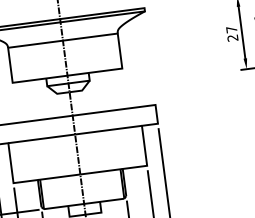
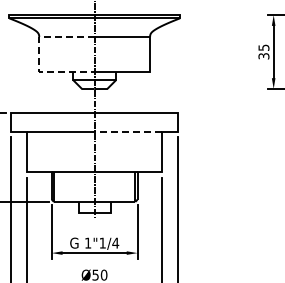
text: (231, 33) -> (263, 51), 27 -> 35
line: (10, 65) -> (39, 54), solid -> dashed
line: (108, 129) -> (128, 131), solid -> dashed

